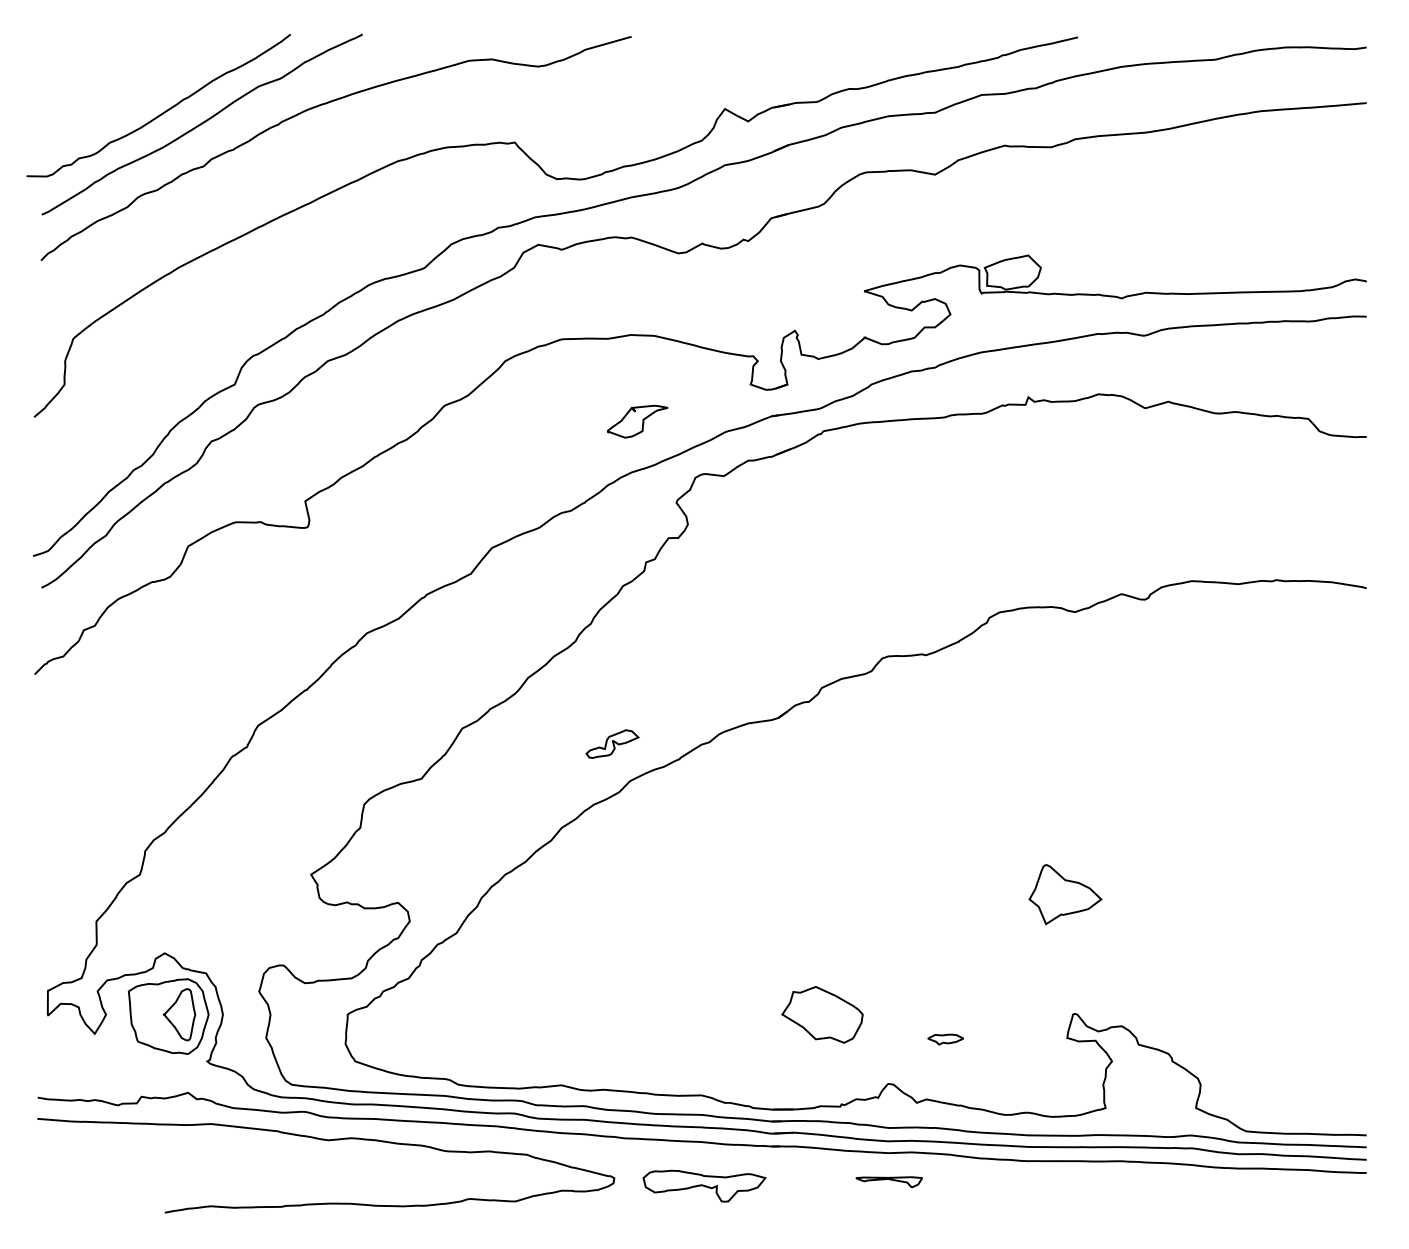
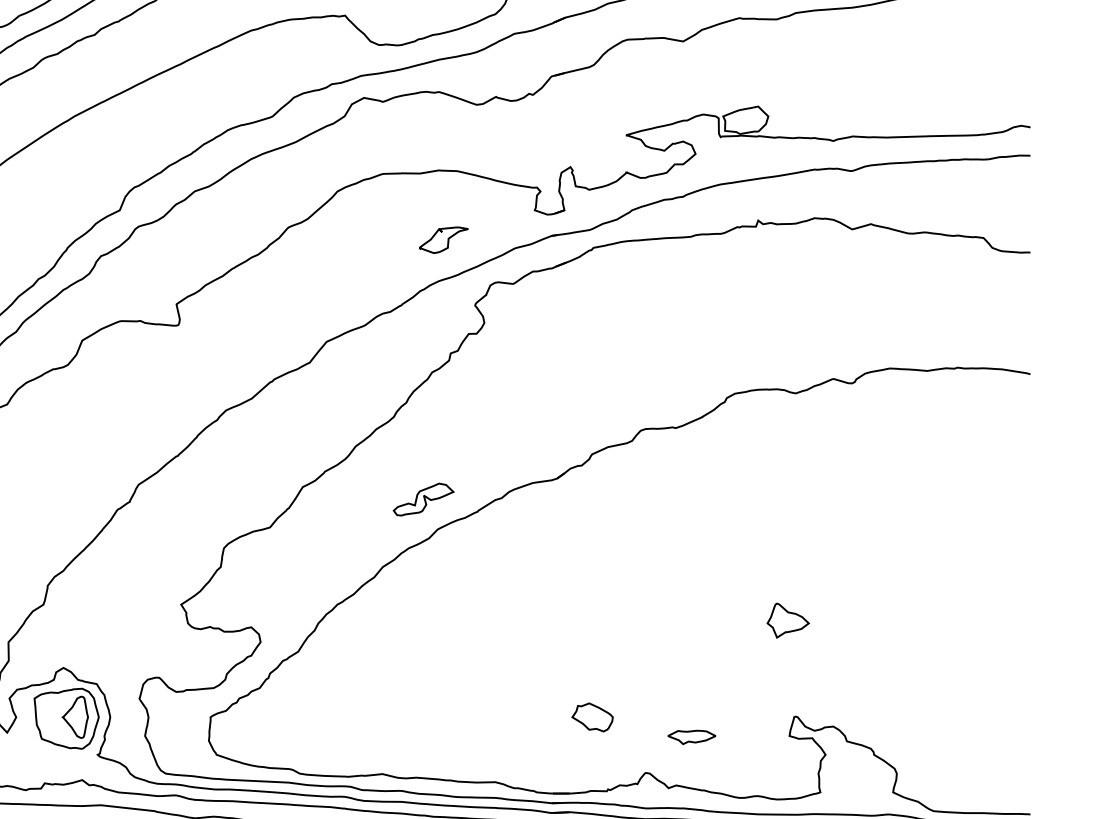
part: (612, 743) -> (423, 499), size x1.43
part: (1065, 894) -> (788, 620), size x0.71
part: (822, 1014) -> (592, 717), size x0.62
part: (945, 1039) -> (691, 737), size x1.67

